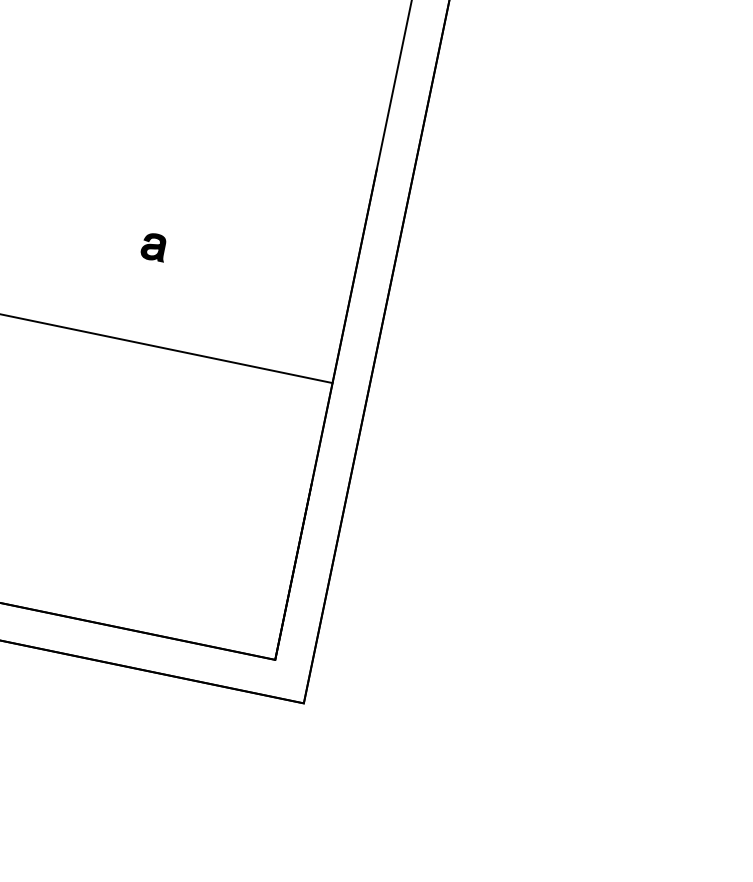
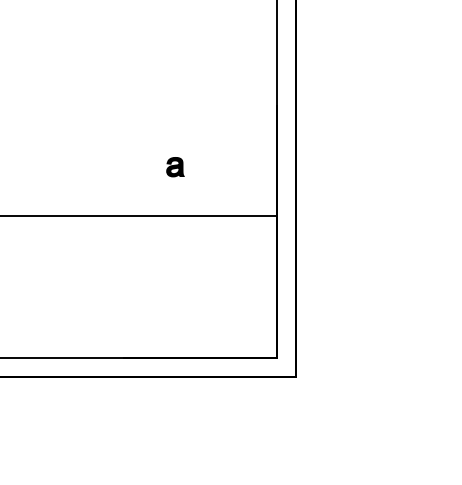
part: (154, 247) -> (175, 167), size x1.43

